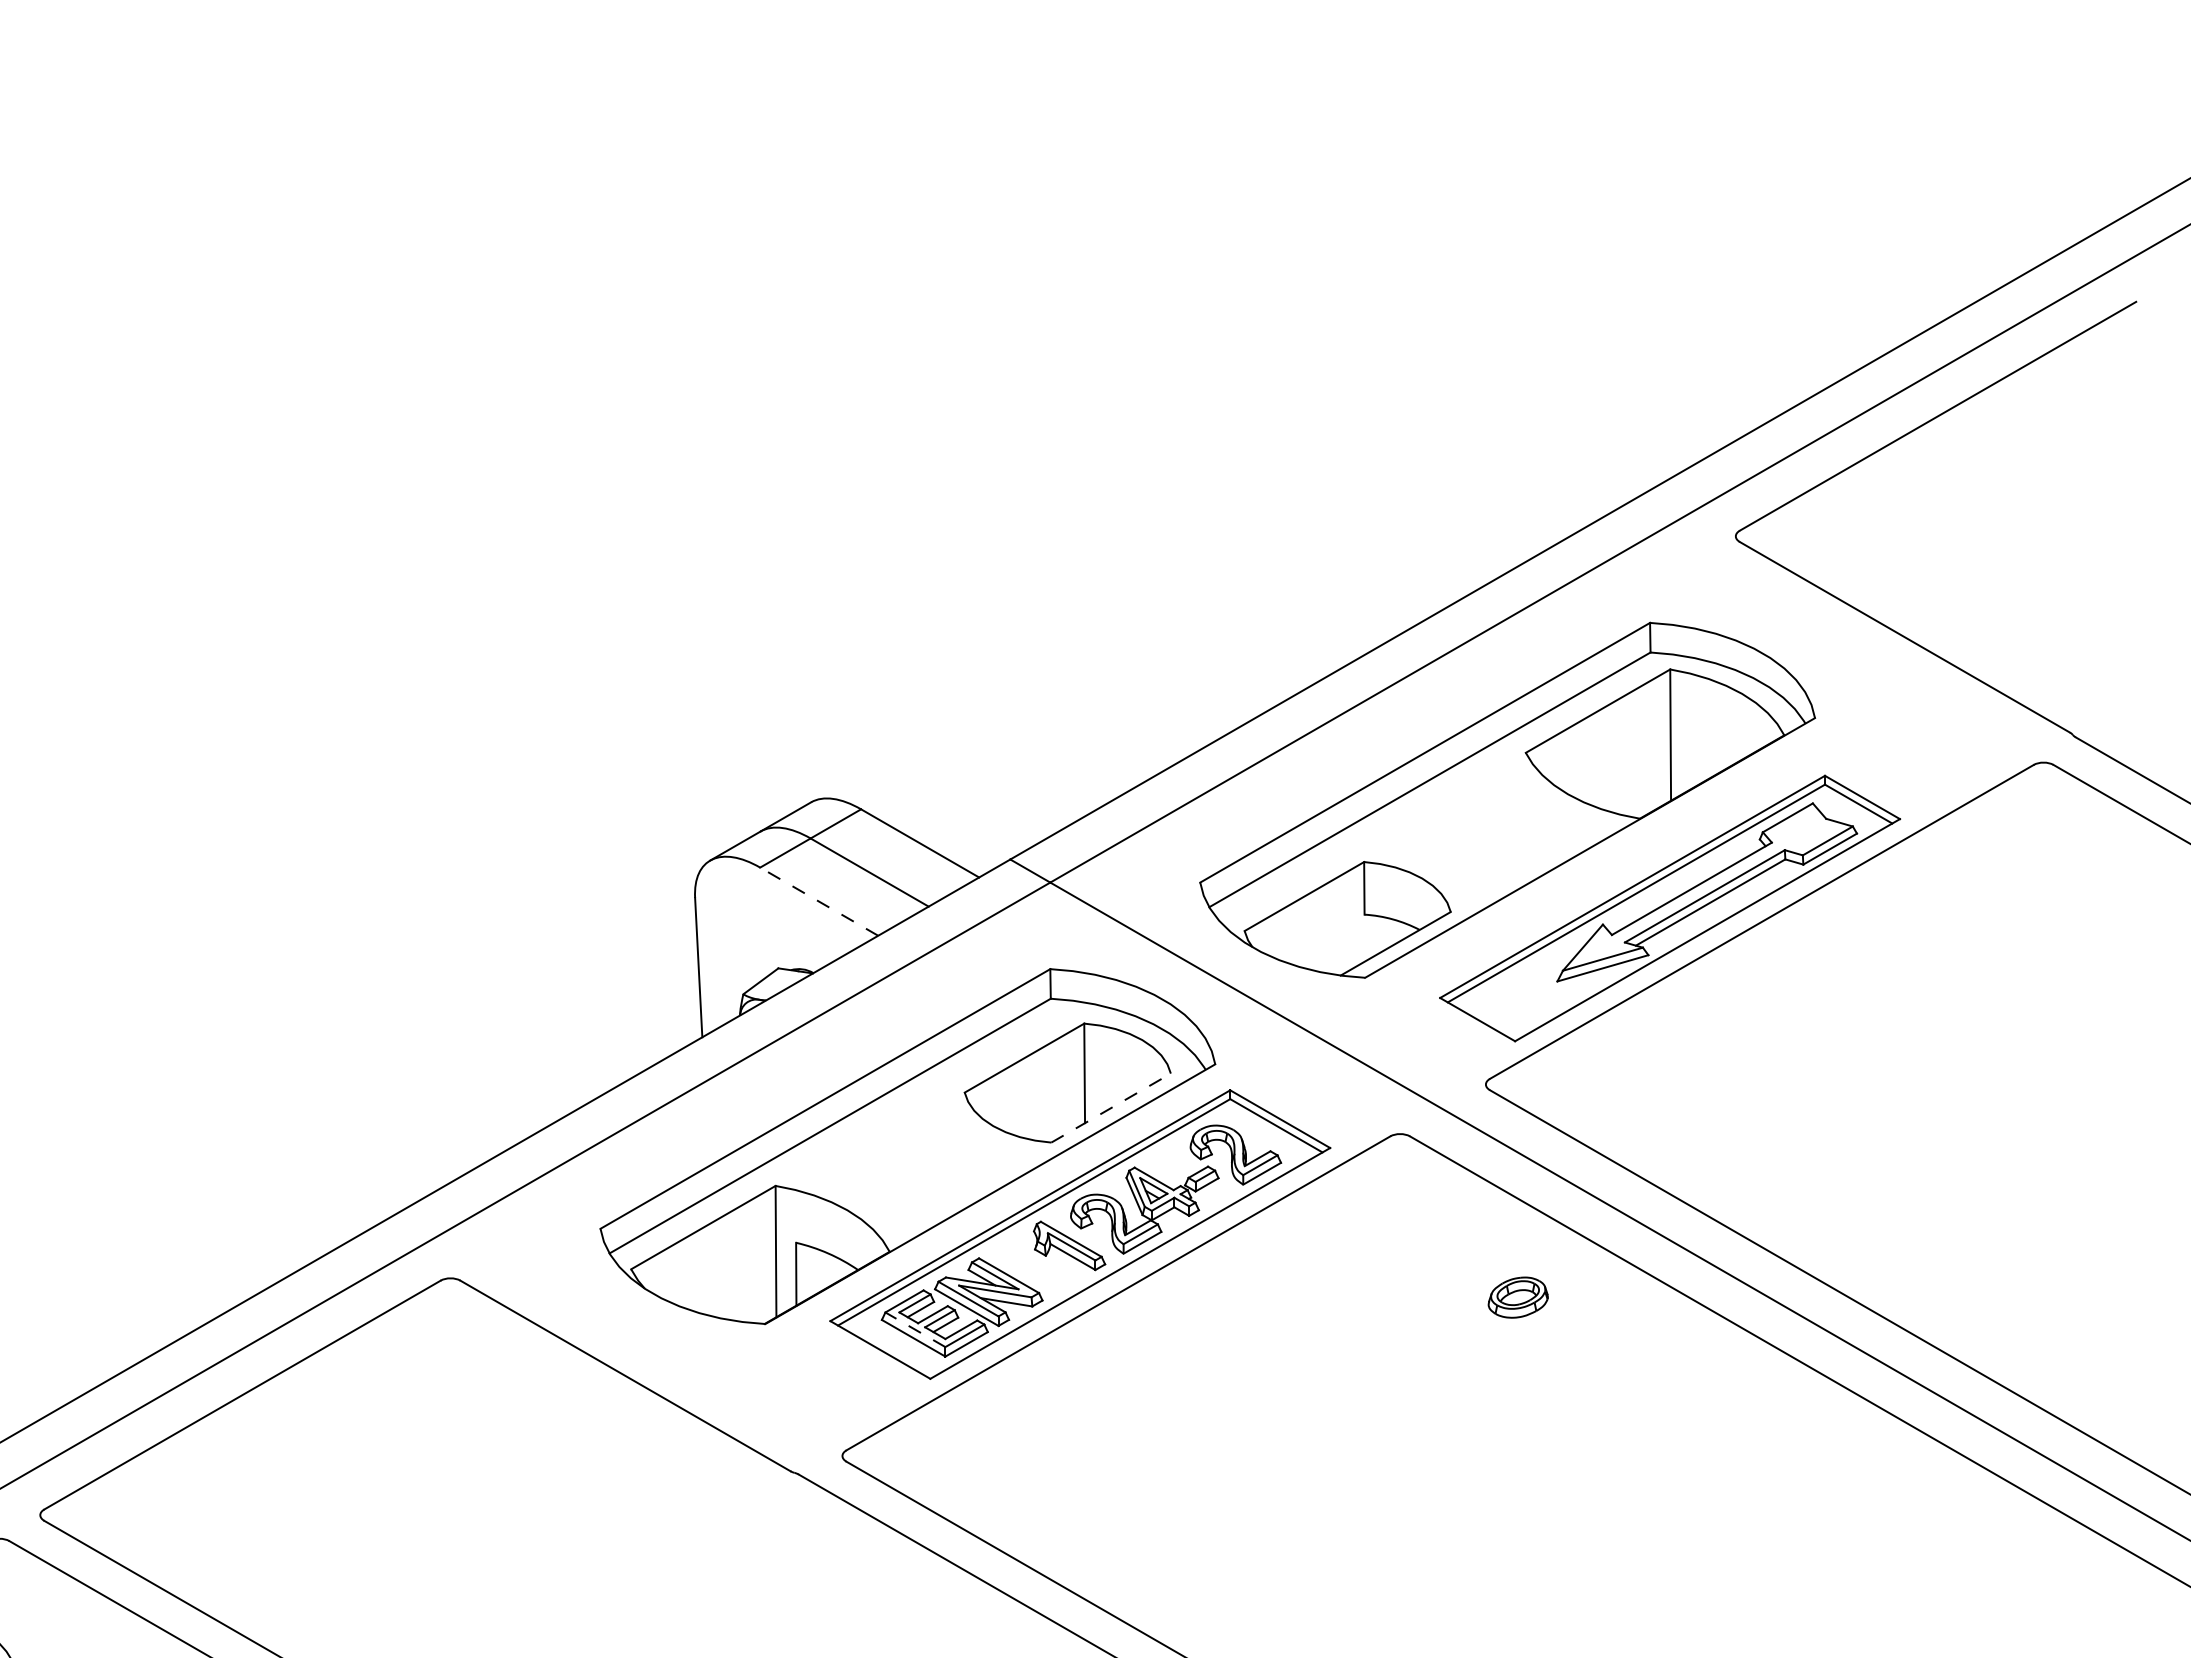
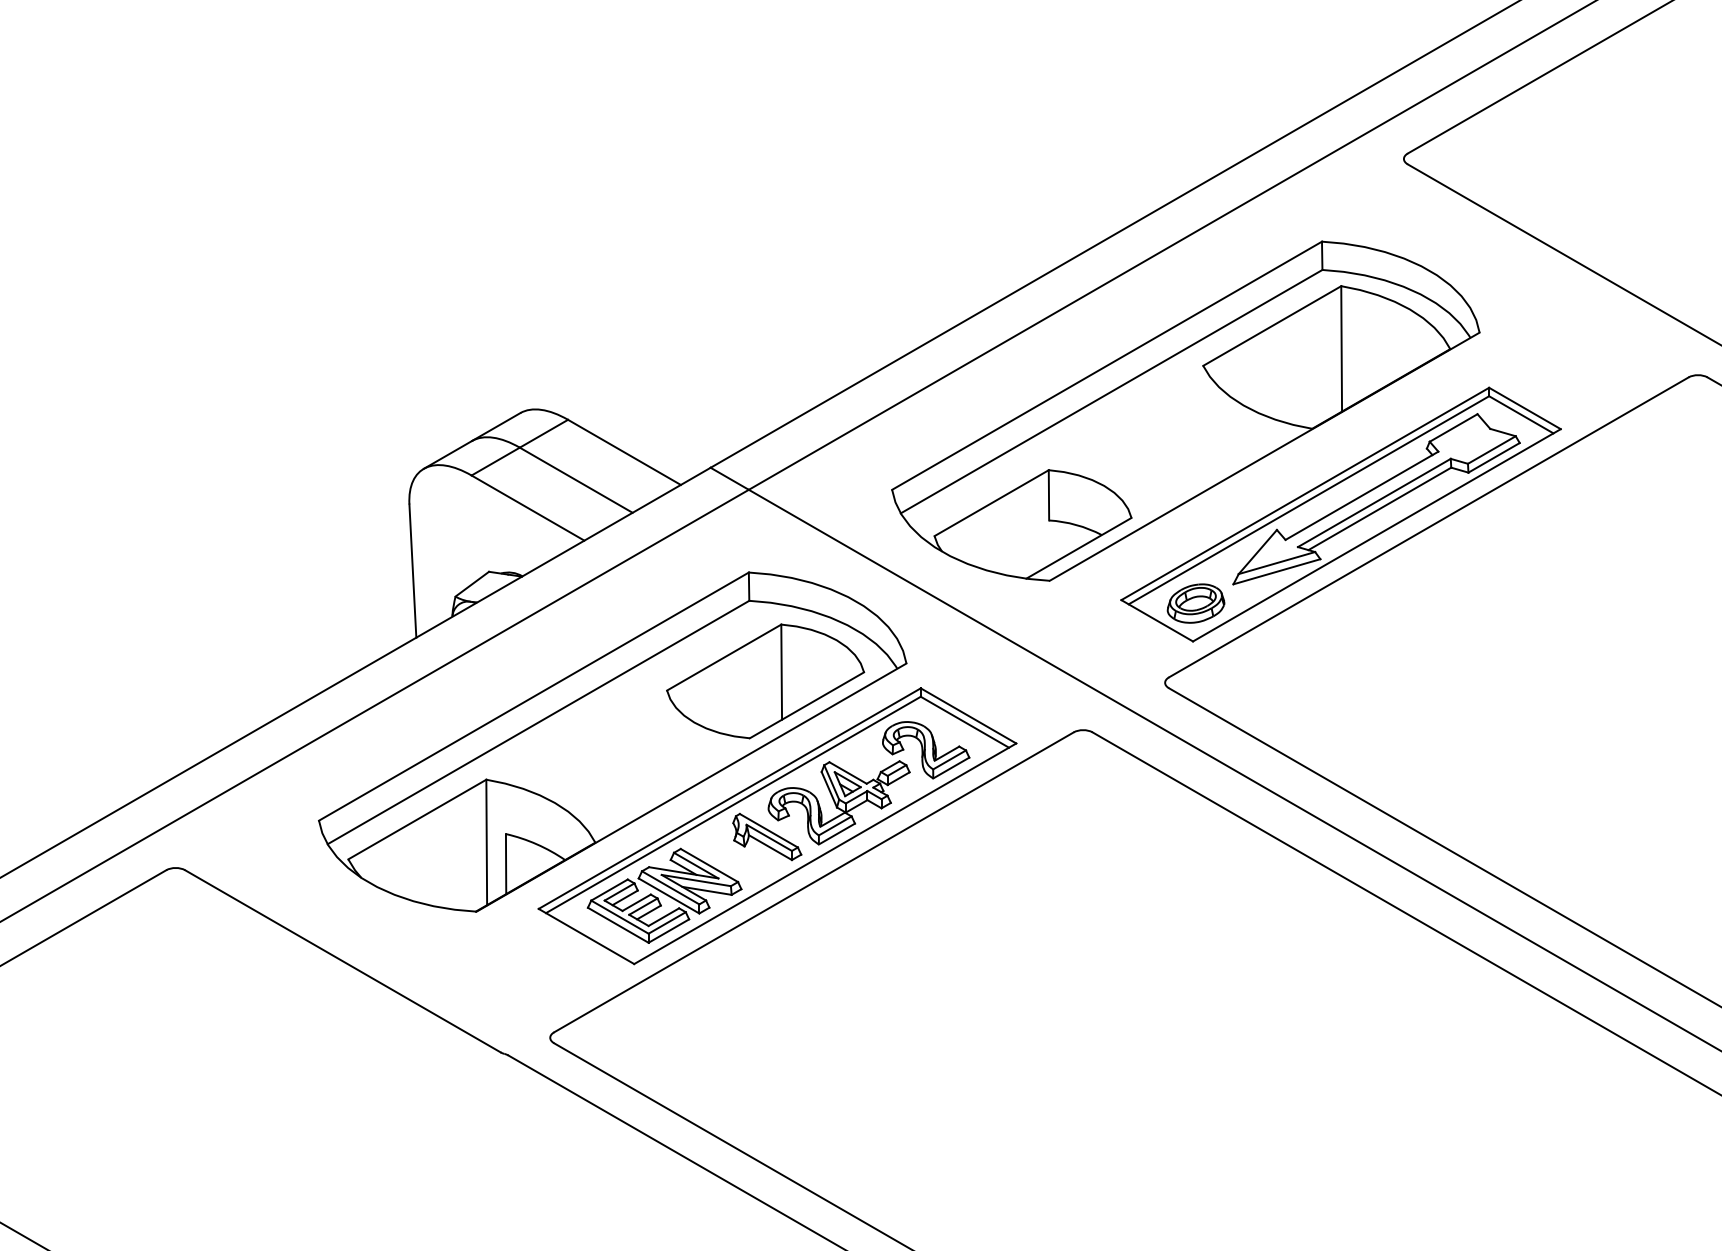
line: (818, 901) -> (527, 507), dashed -> solid
line: (1111, 1107) -> (807, 704), dashed -> solid
part: (1517, 1297) -> (1195, 603), moved
line: (915, 1329) -> (620, 916), dashed -> solid

